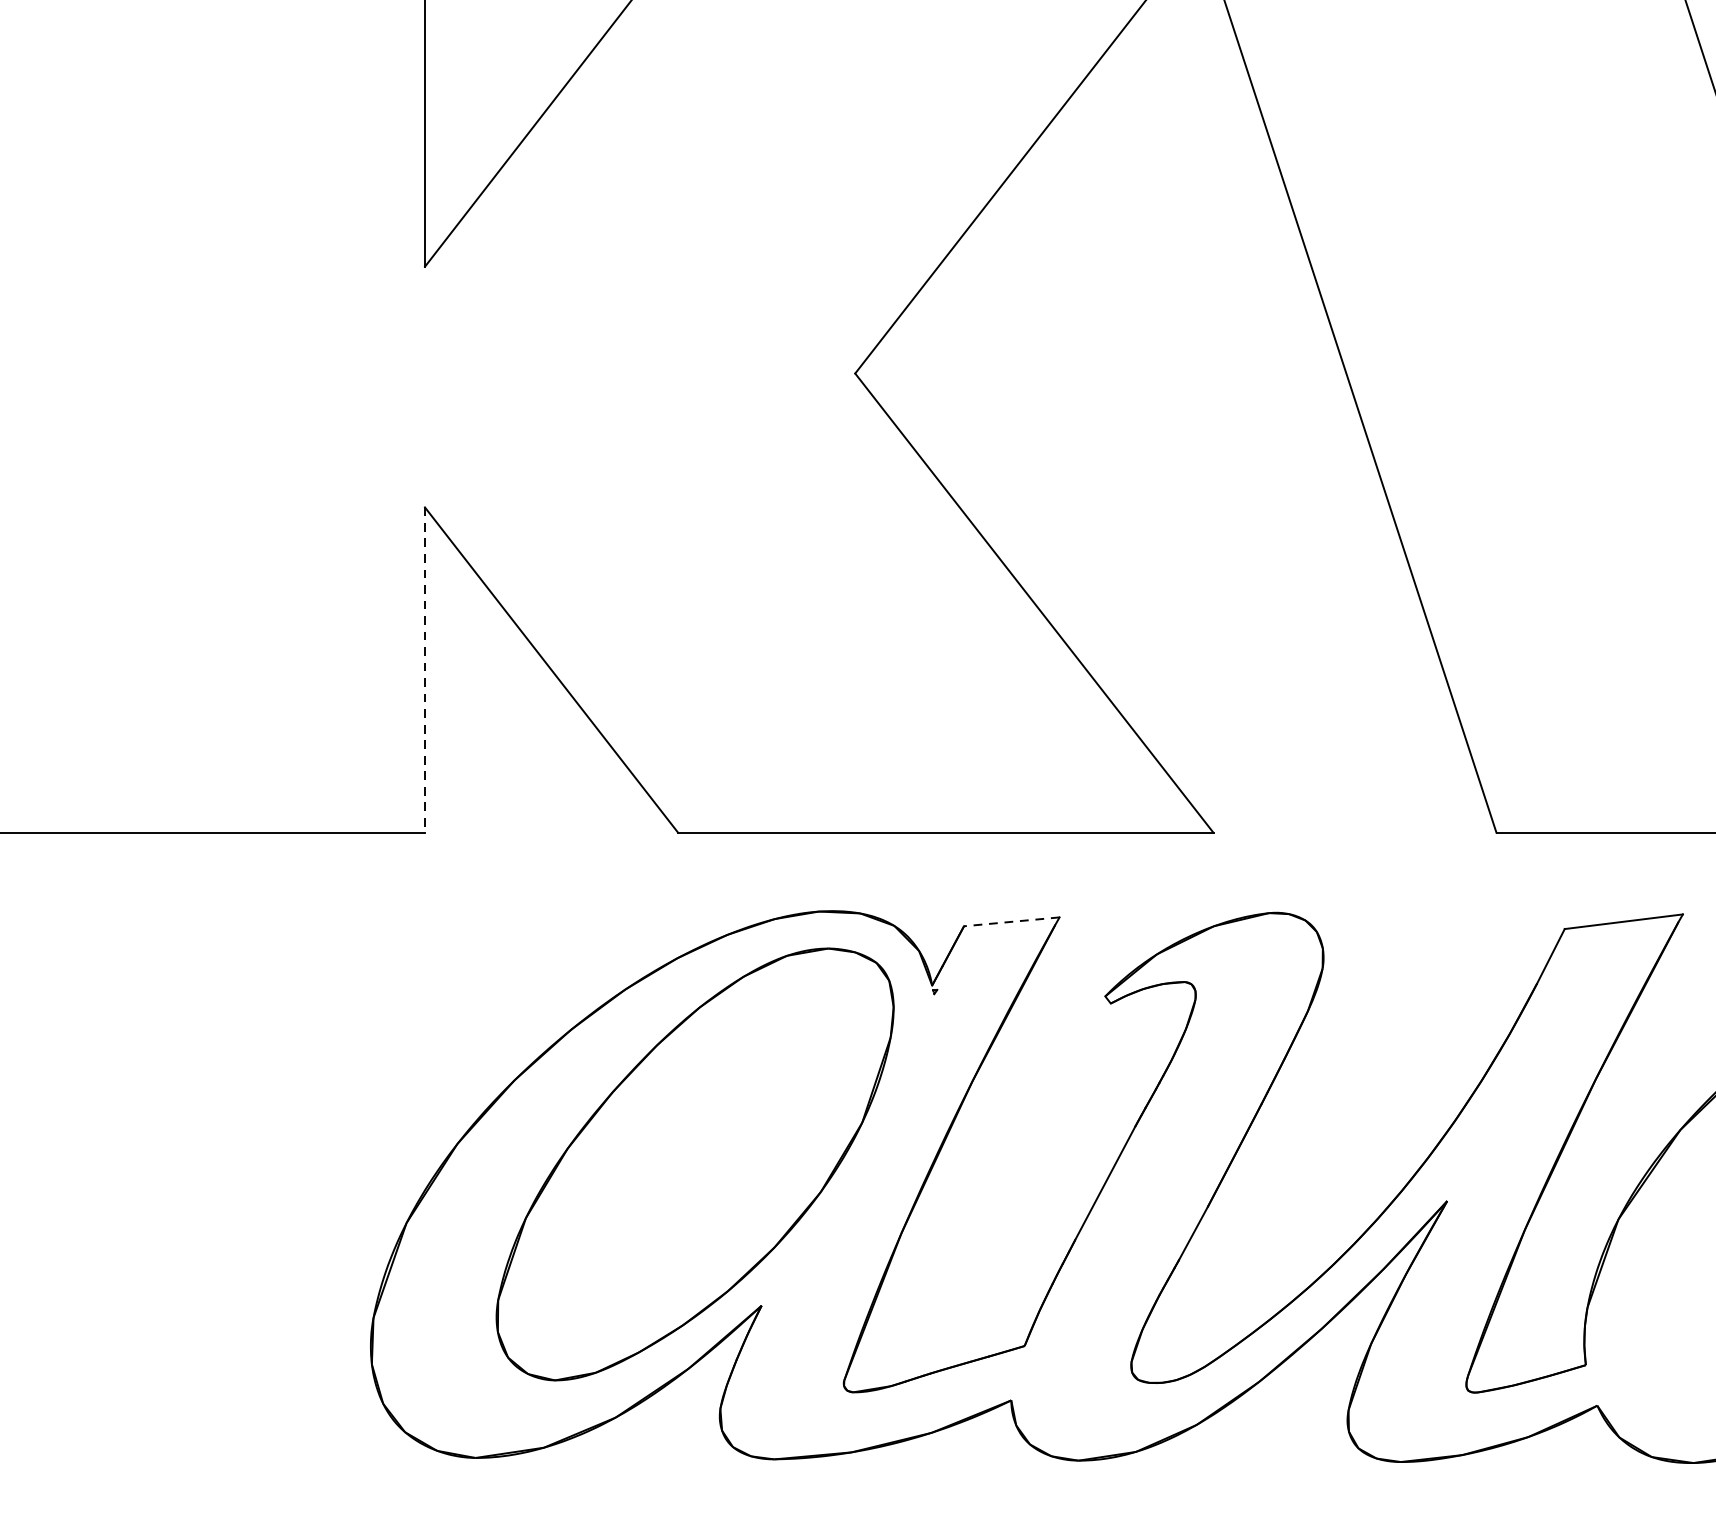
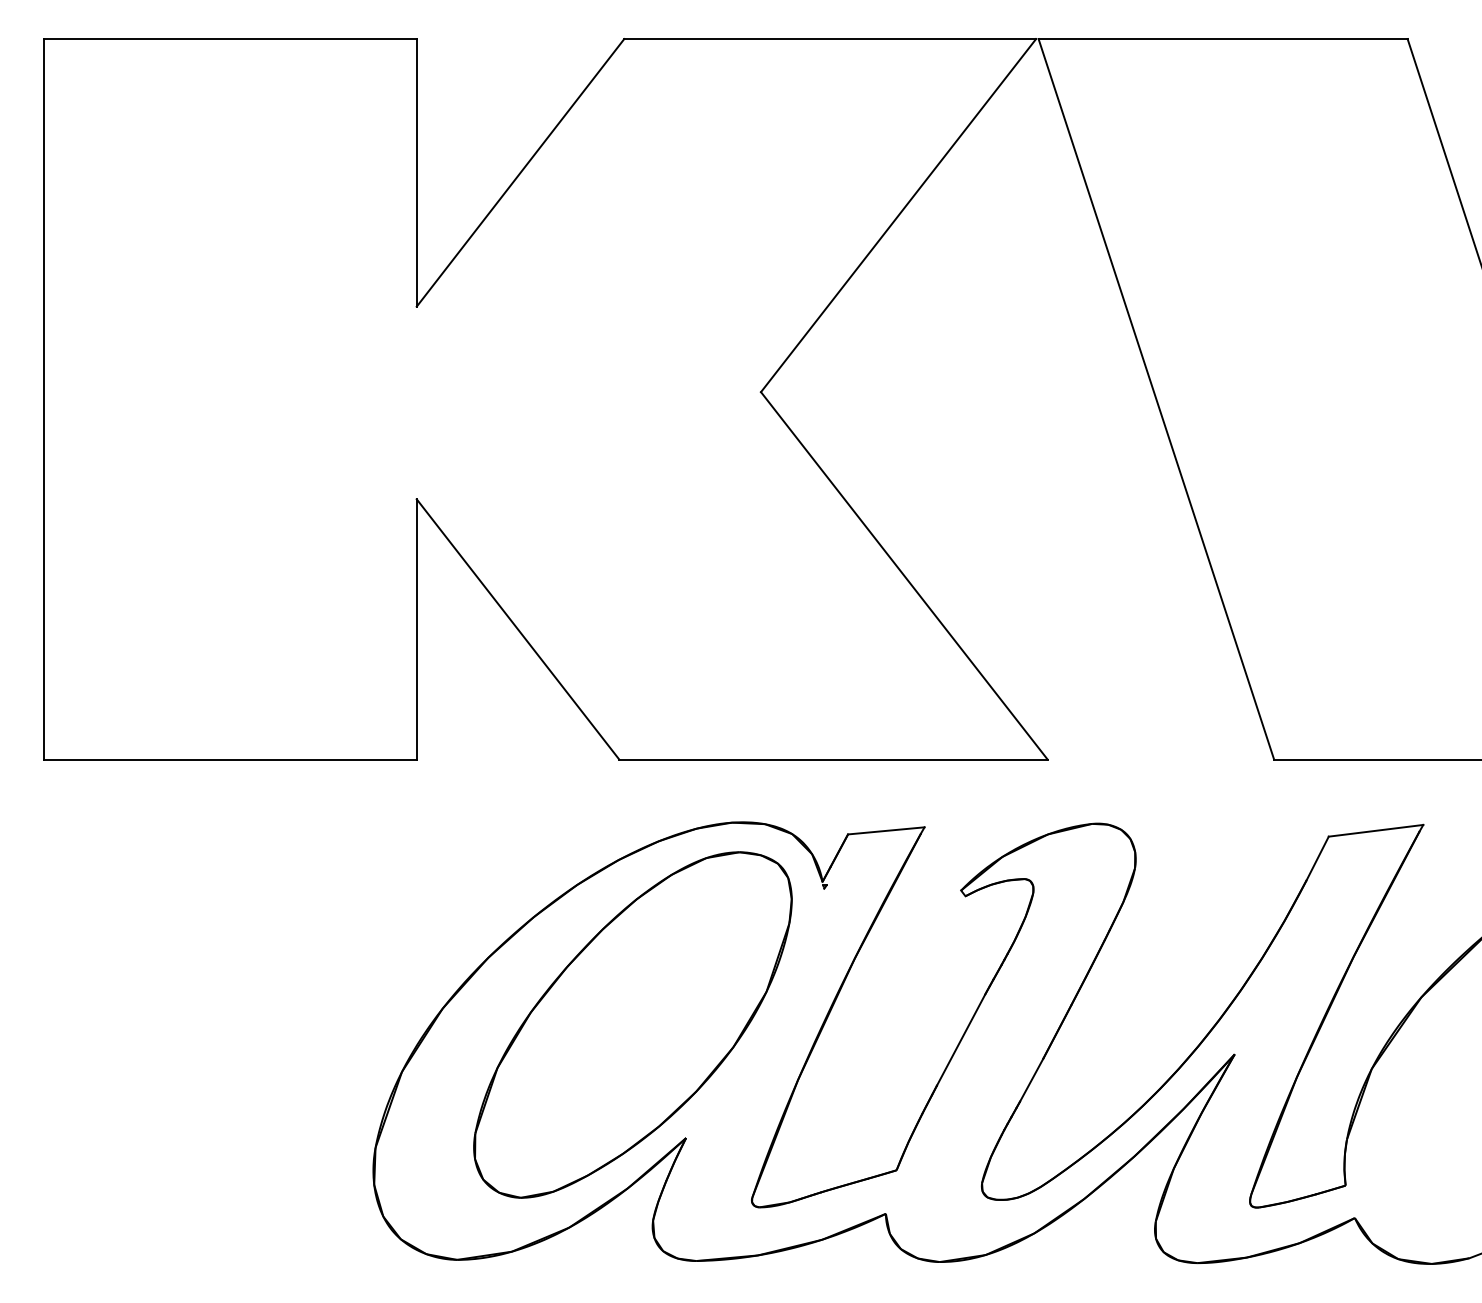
line: (424, 670) -> (416, 629), dashed -> solid
line: (1010, 921) -> (885, 830), dashed -> solid

